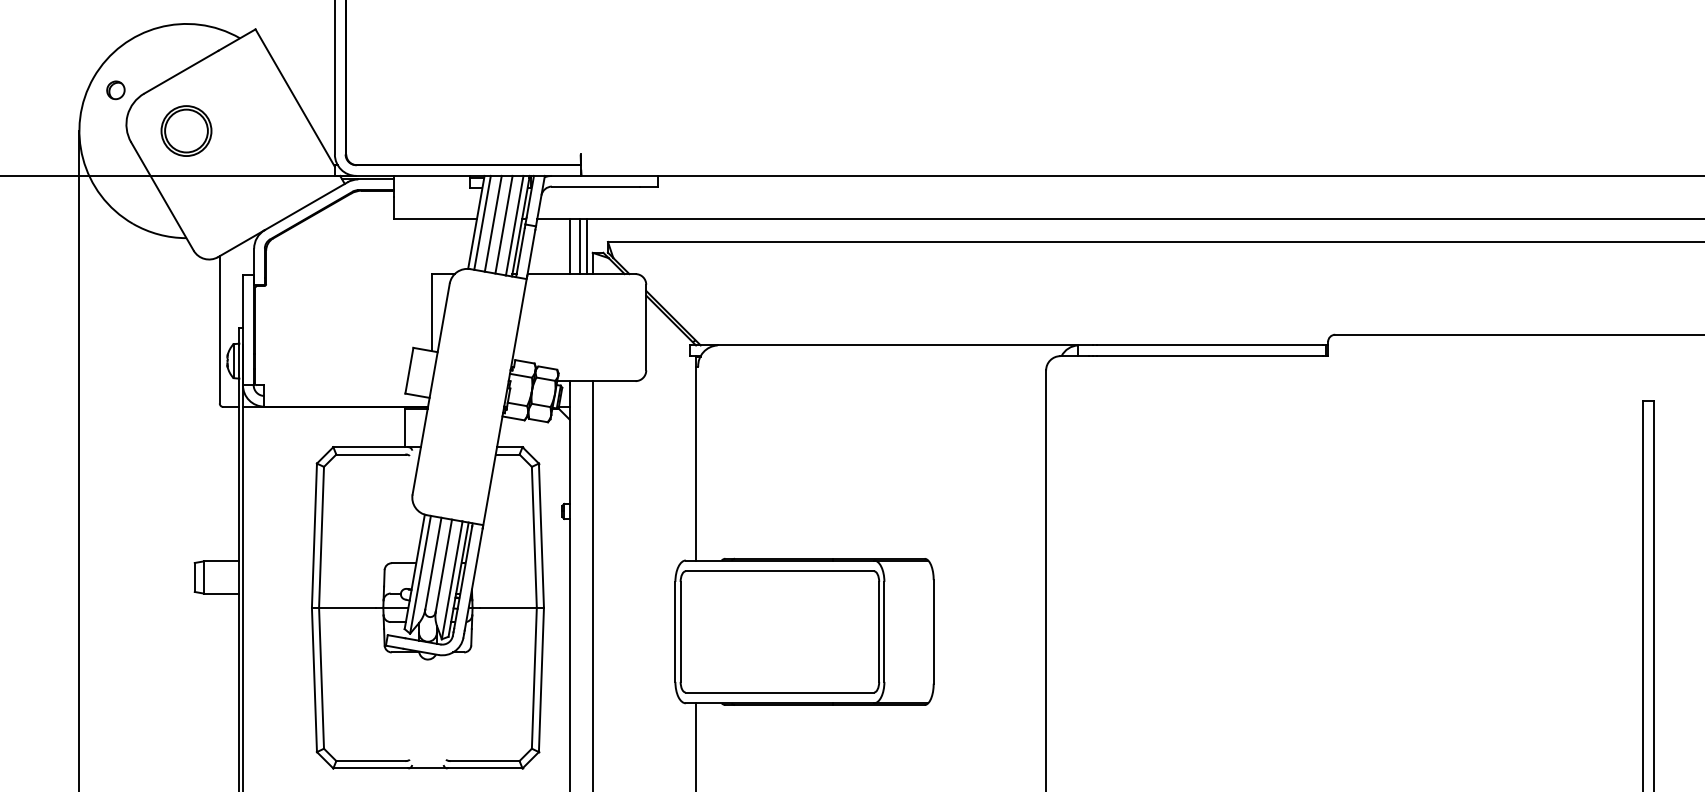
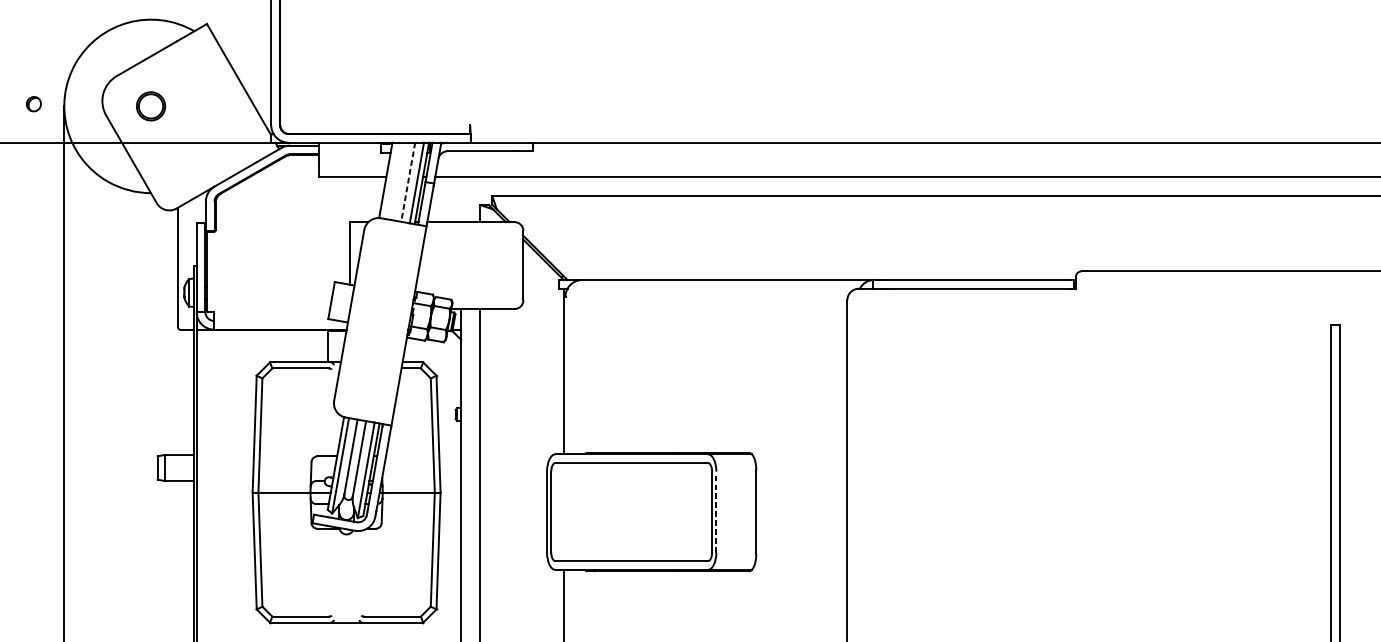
part: (115, 90) -> (33, 104), moved
part: (186, 130) -> (151, 105), size x0.7
line: (482, 222) -> (390, 180), removed
line: (492, 223) -> (398, 181), removed
line: (504, 224) -> (408, 182), solid -> dashed
line: (569, 246) -> (461, 199), removed
line: (580, 246) -> (470, 199), removed
line: (587, 246) -> (475, 199), removed
line: (884, 631) -> (716, 511), solid -> dashed

